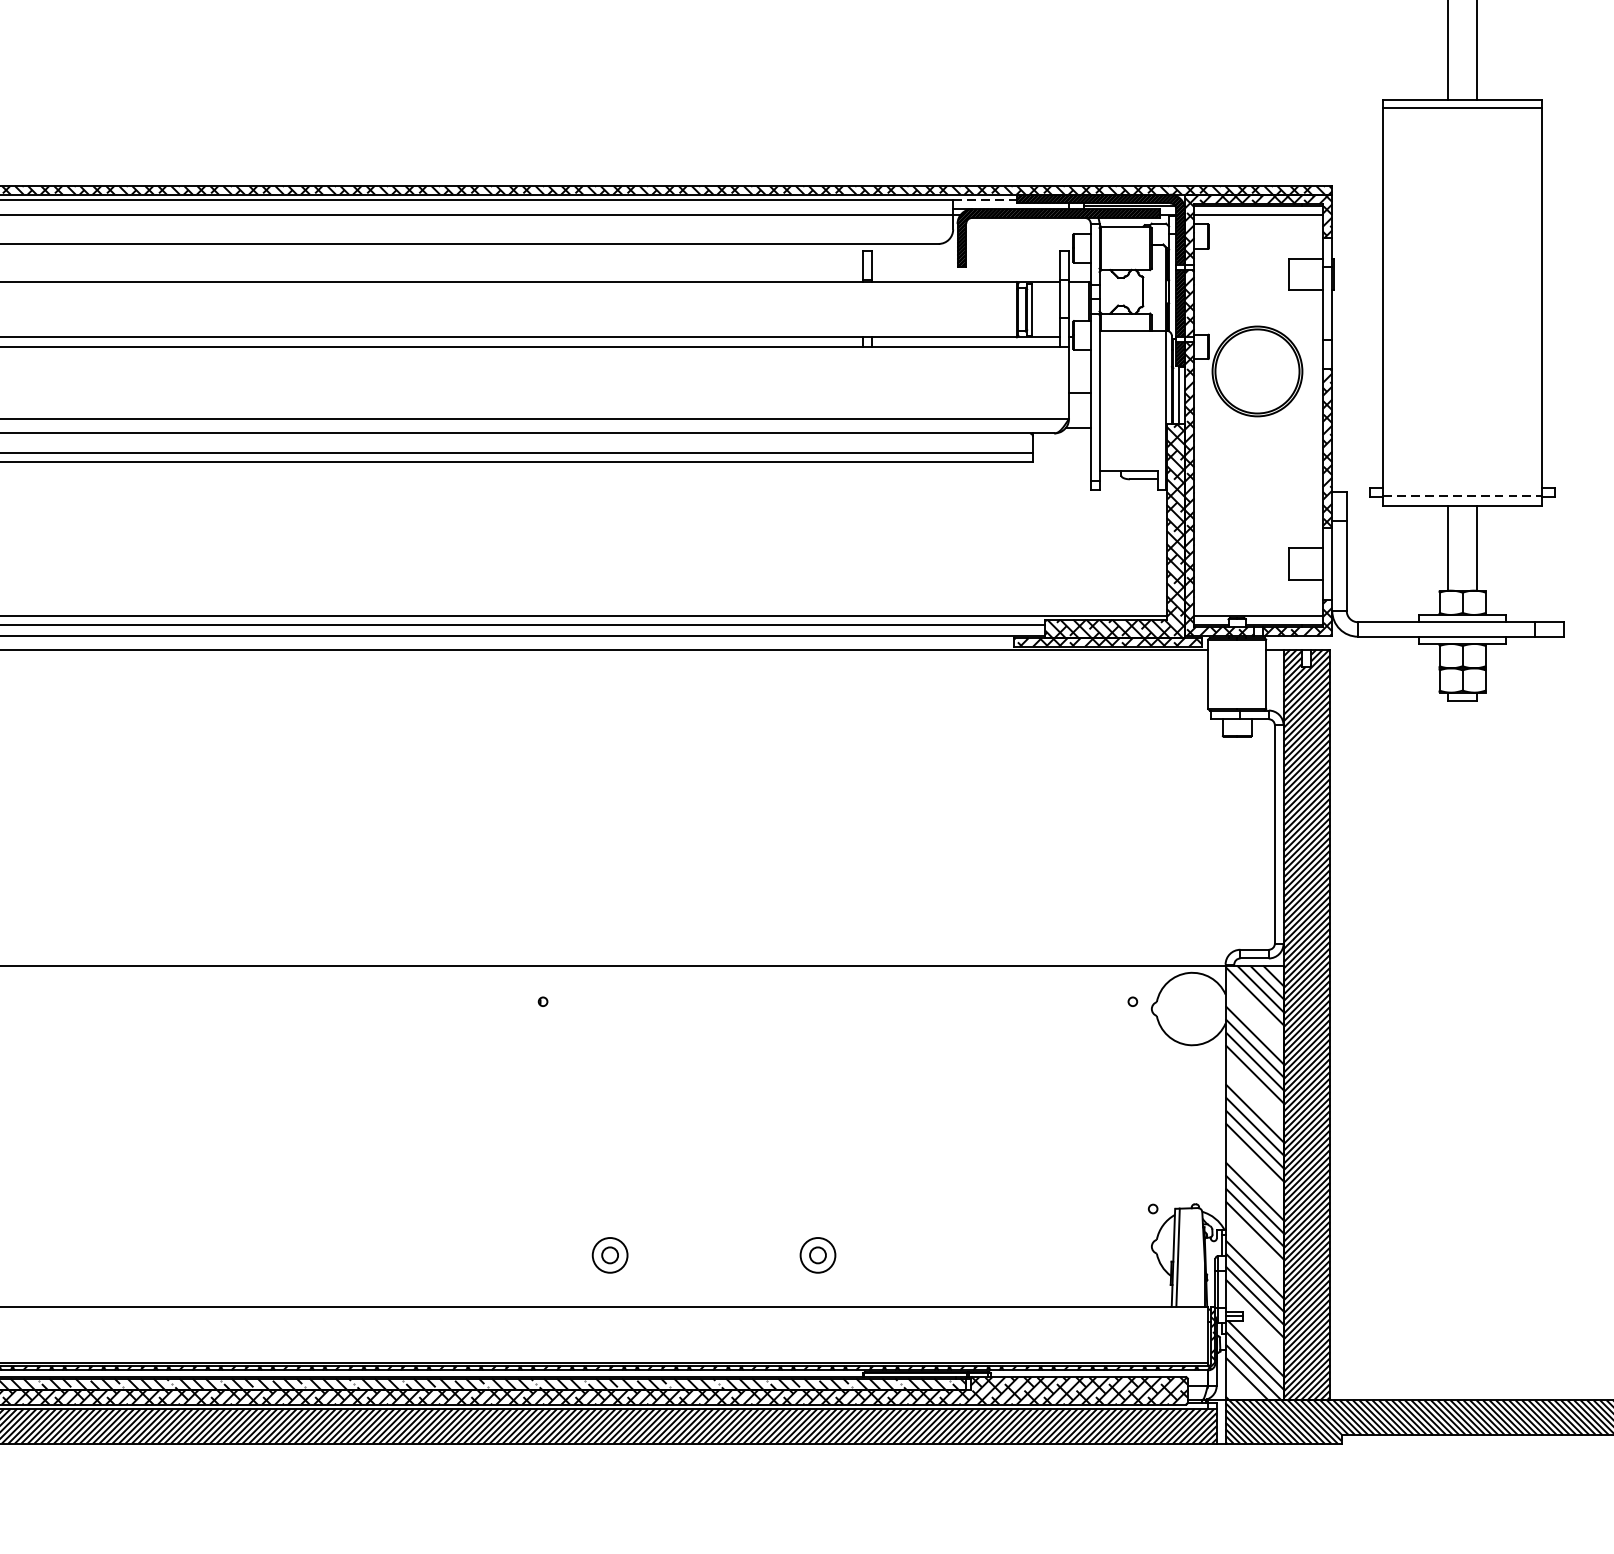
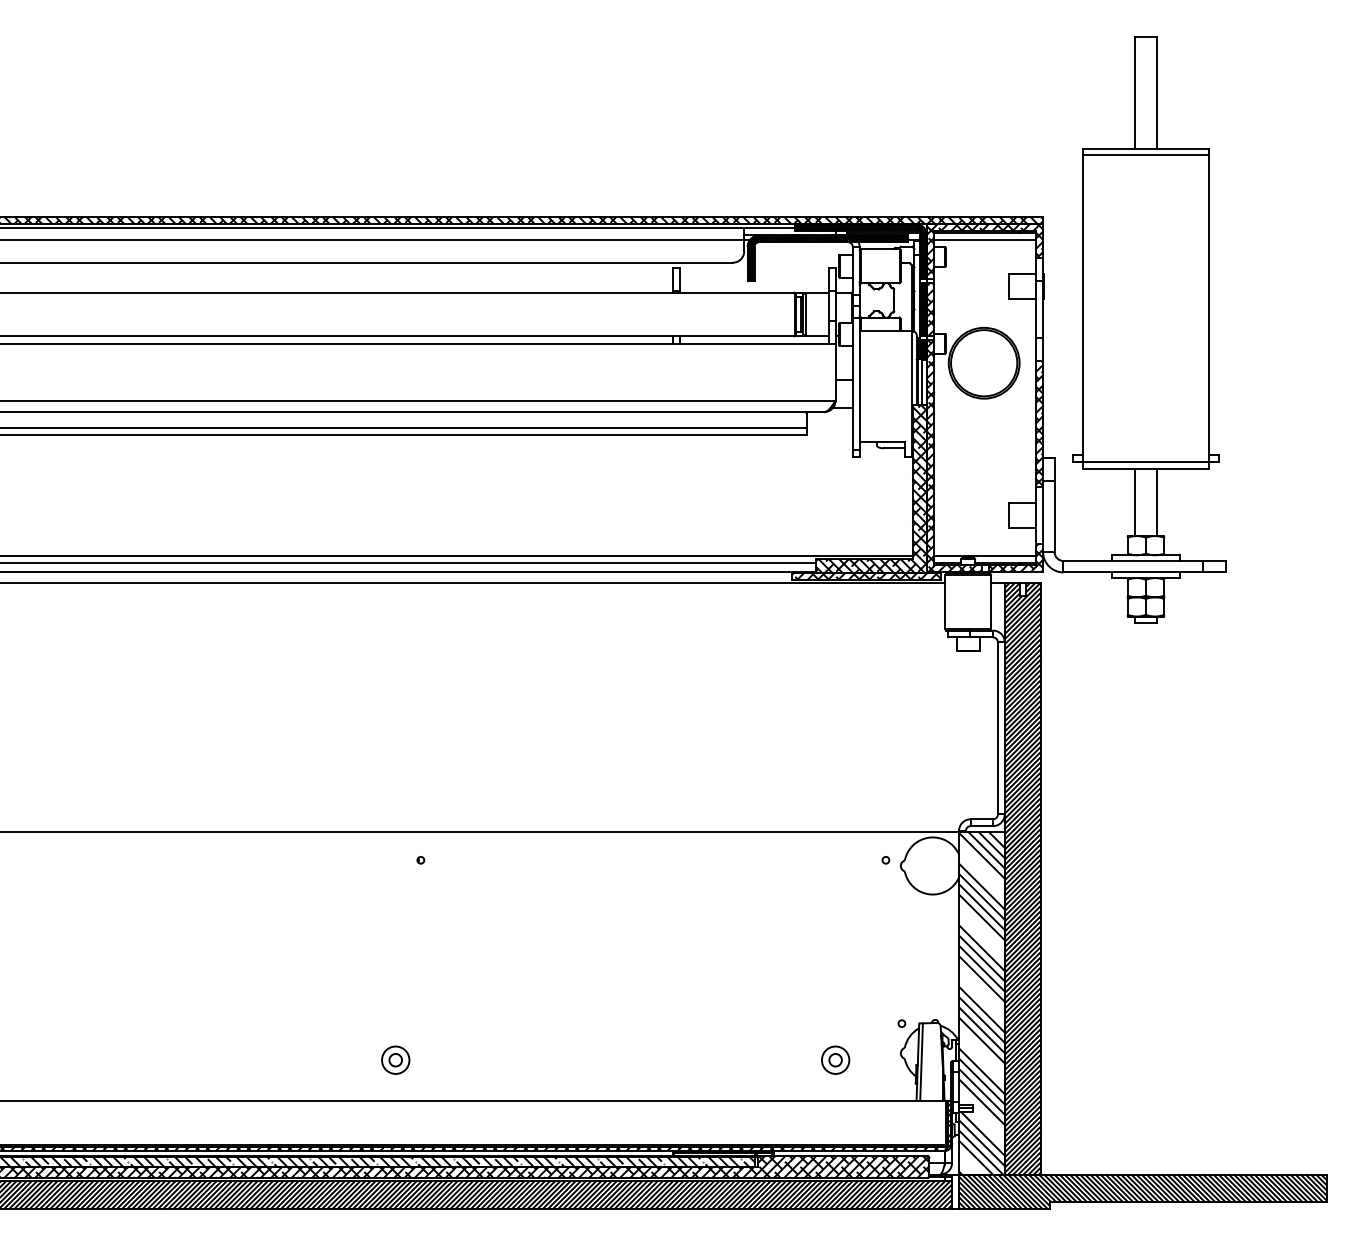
line: (985, 200) -> (769, 228), dashed -> solid
line: (1462, 496) -> (1145, 461), dashed -> solid
part: (609, 1254) -> (395, 1059), moved
part: (817, 1254) -> (835, 1059), moved

